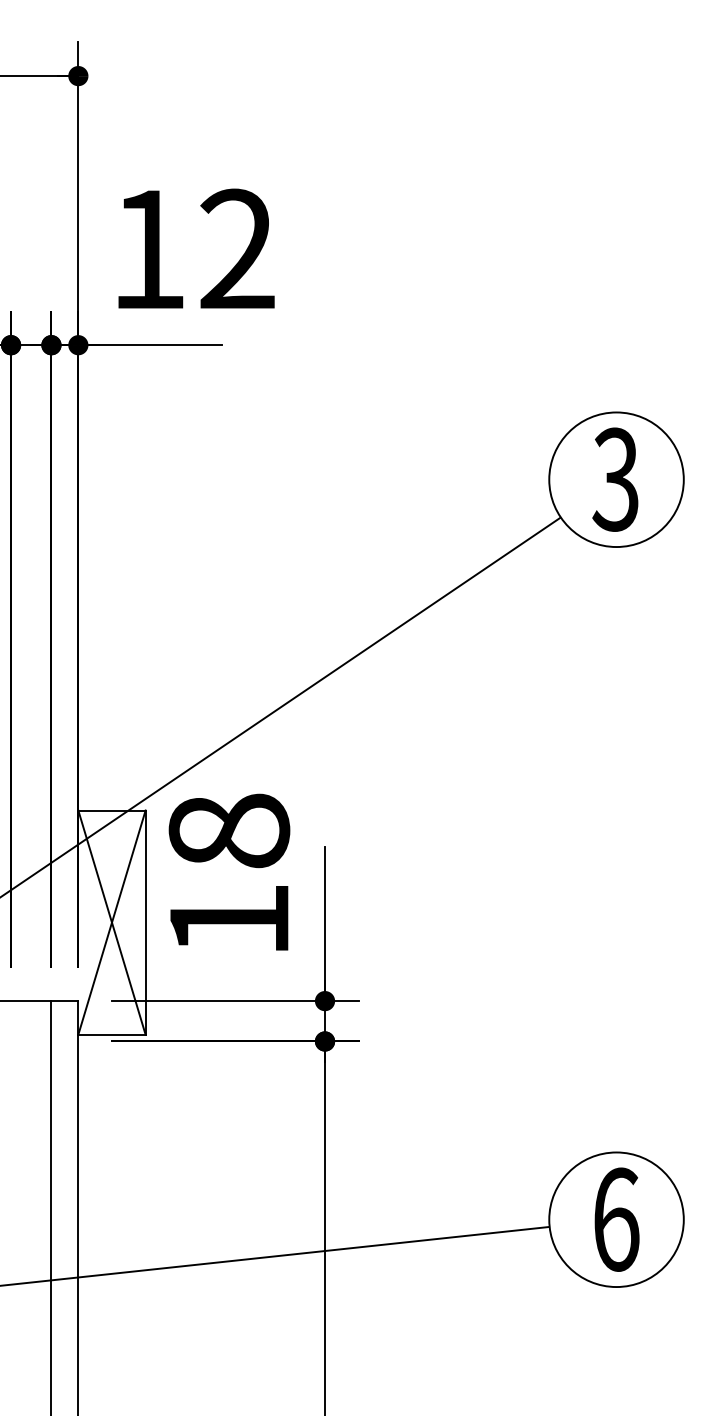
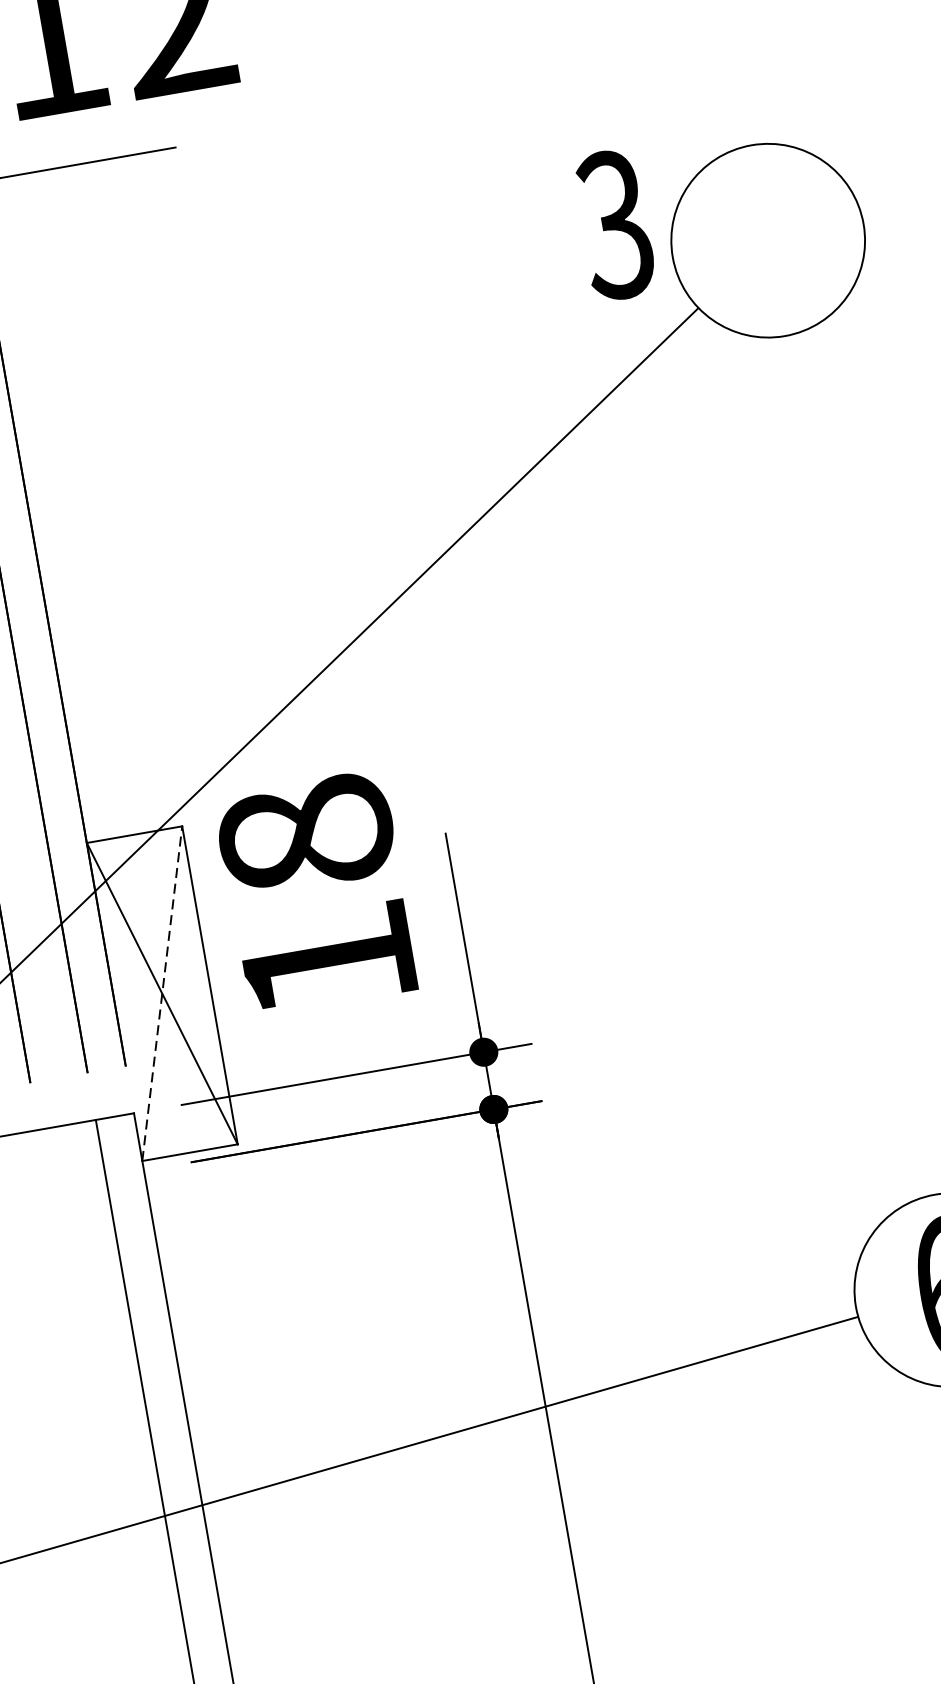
text: (615, 479) -> (614, 224), moved
line: (112, 922) -> (162, 993), solid -> dashed

